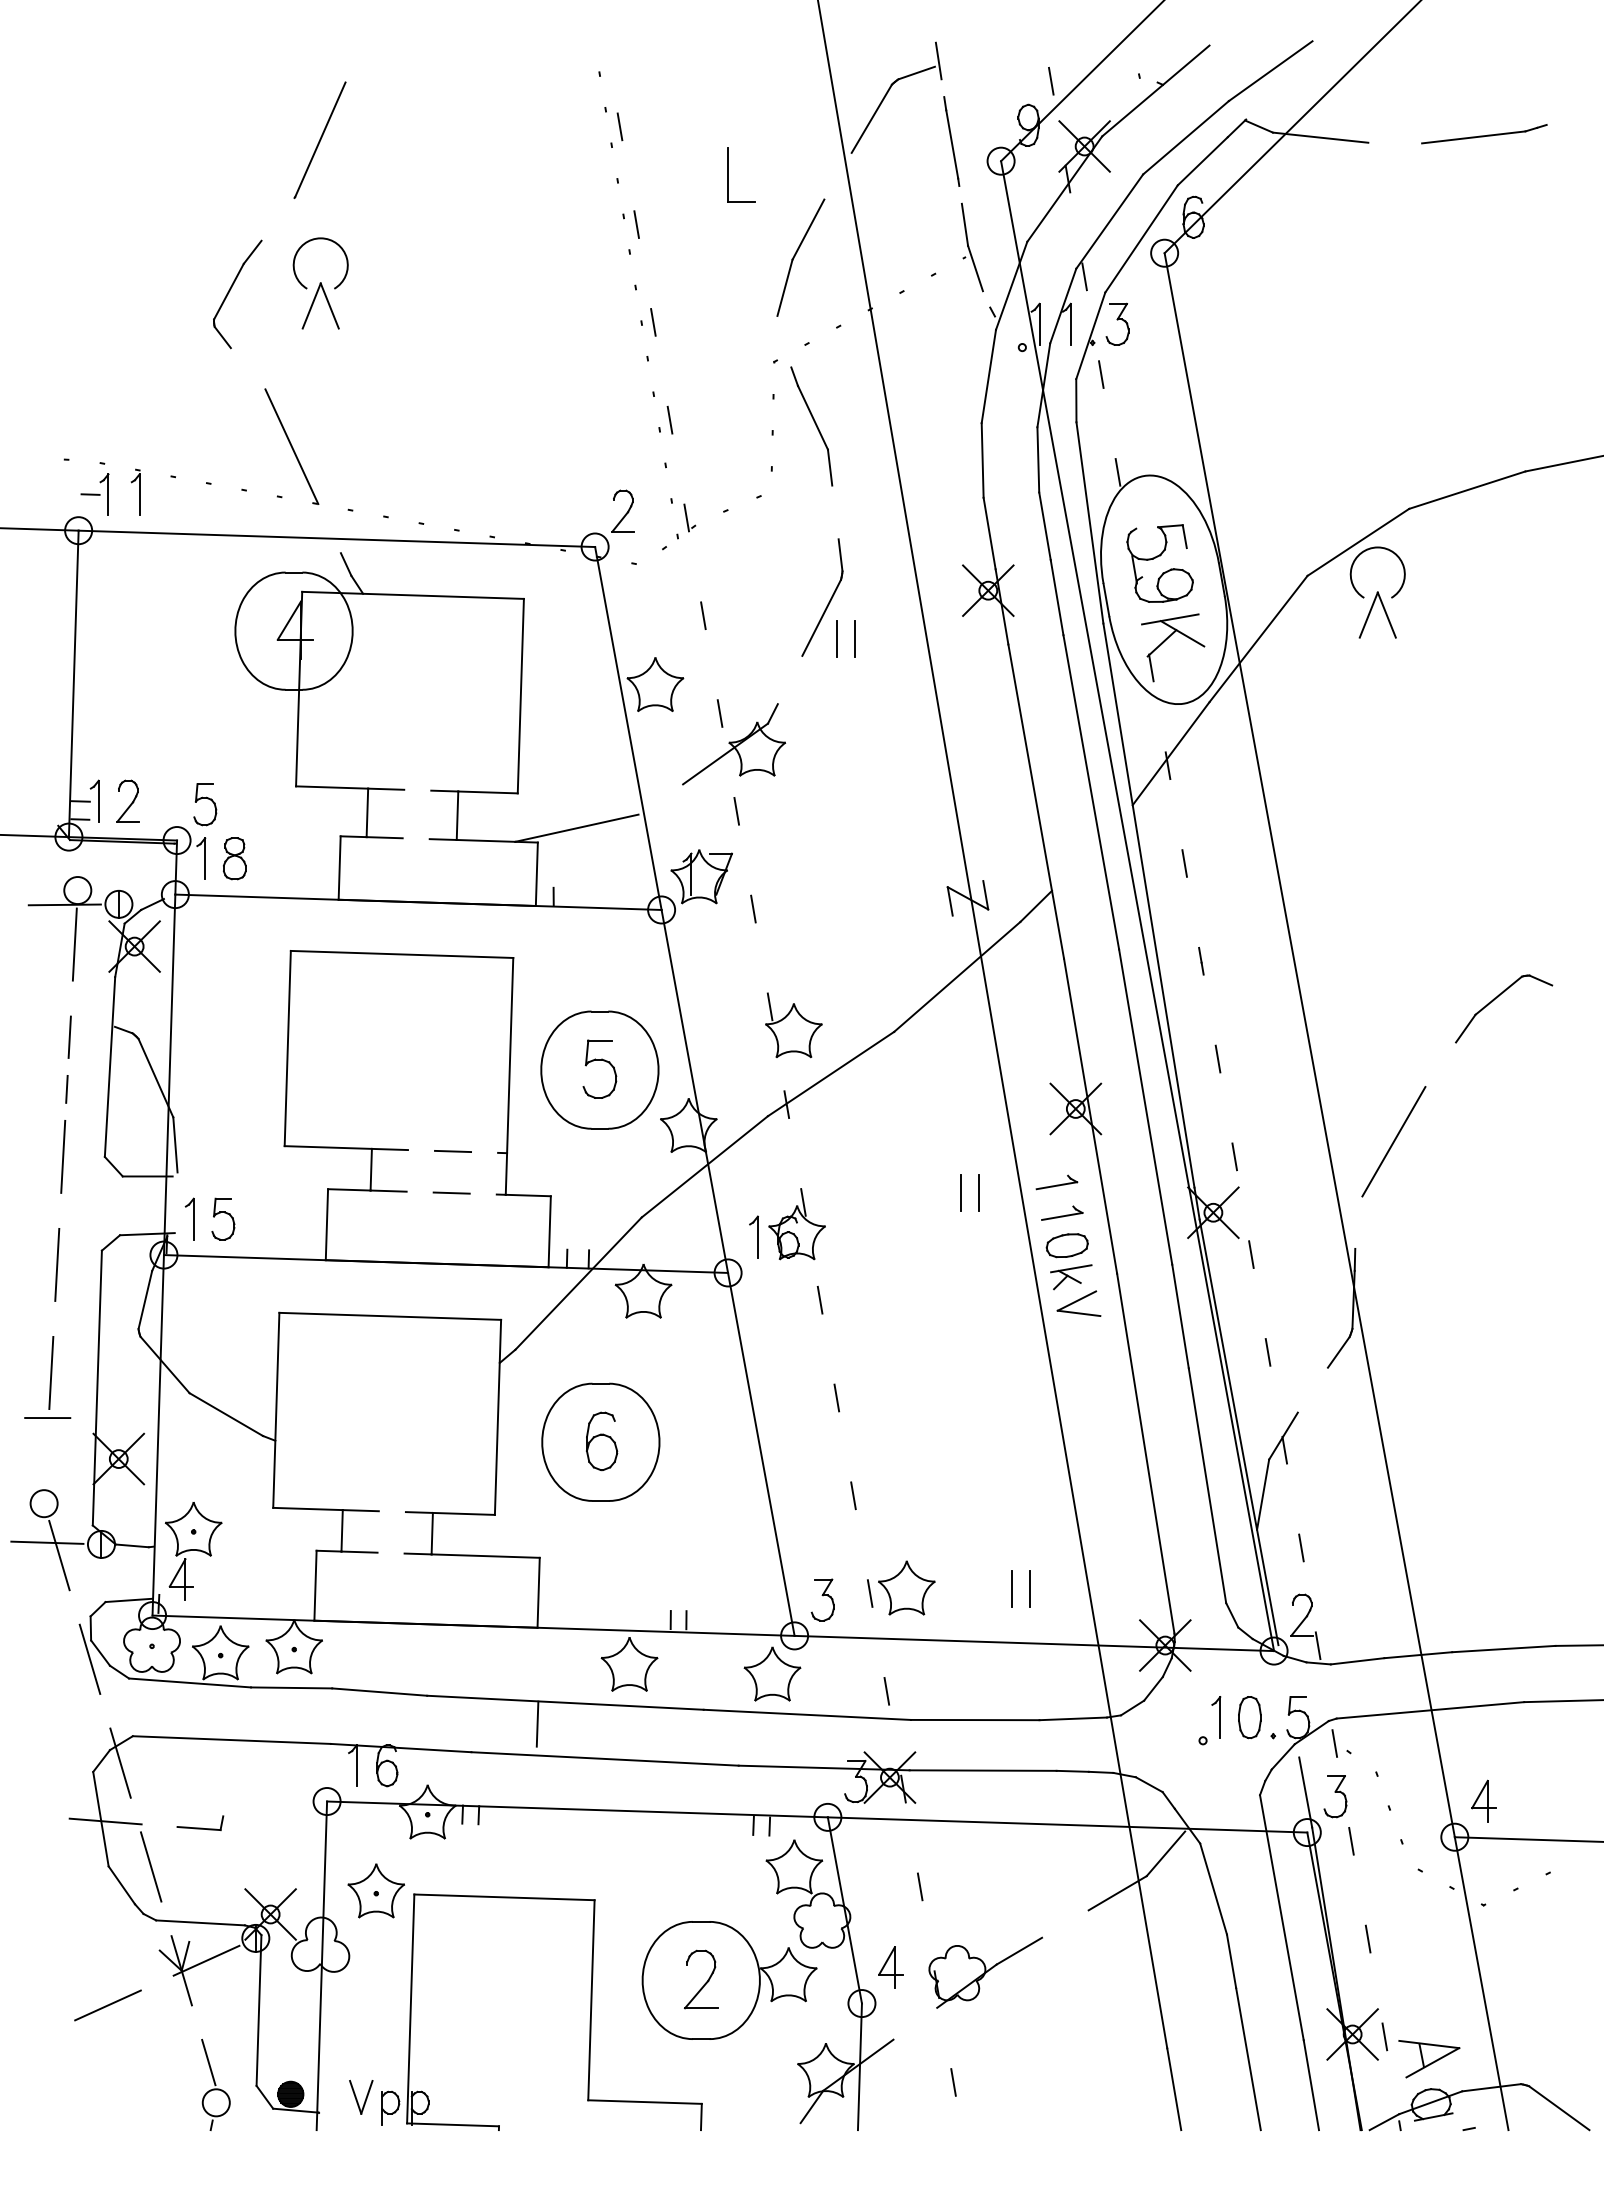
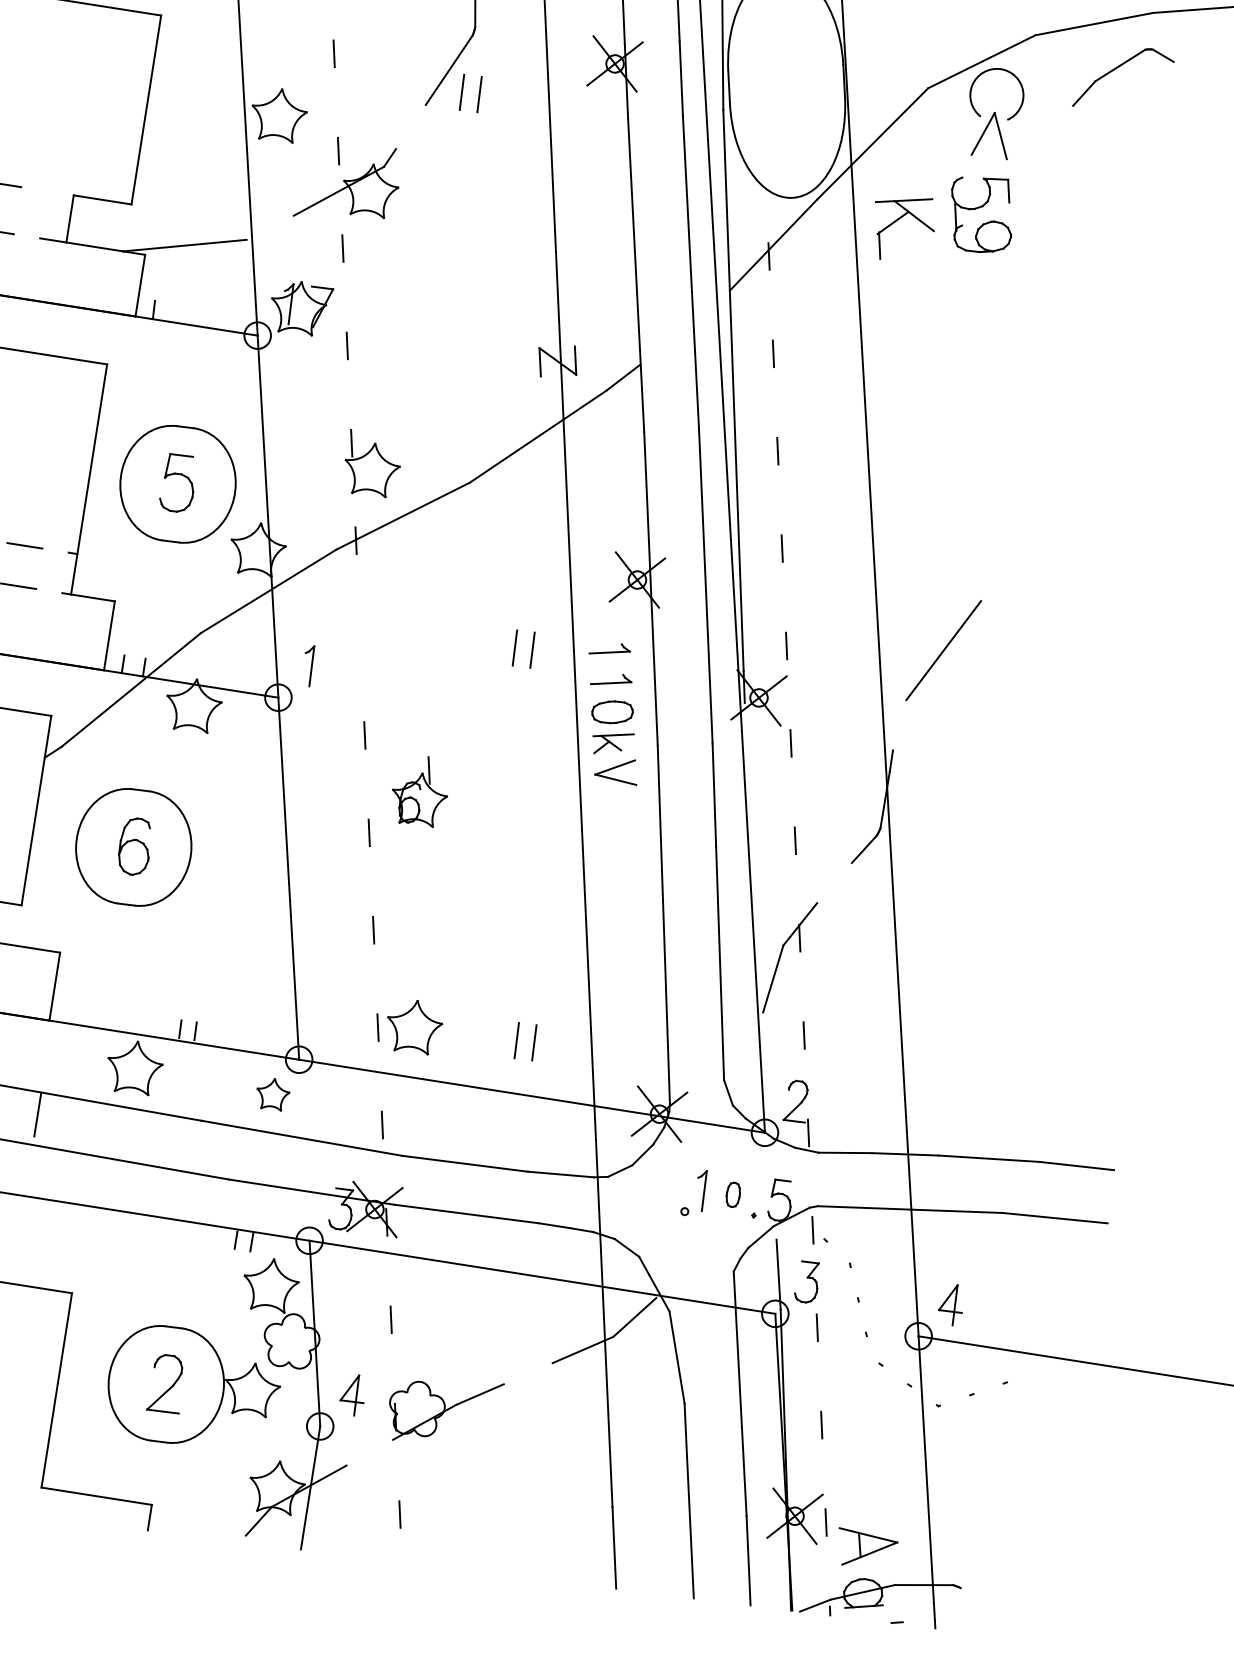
part: (1157, 557) -> (979, 208), moved
part: (1166, 640) -> (897, 220), moved
line: (444, 790) -> (60, 192), removed
part: (1498, 997) -> (1119, 67), moved
part: (796, 1224) -> (419, 791), moved
line: (1238, 1432) -> (756, 915), removed
part: (822, 1599) -> (330, 1027), removed
part: (772, 1673) -> (273, 1093), size x0.6
part: (1249, 1717) -> (732, 1194), size x0.6
line: (1559, 2108) -> (987, 1613), removed

